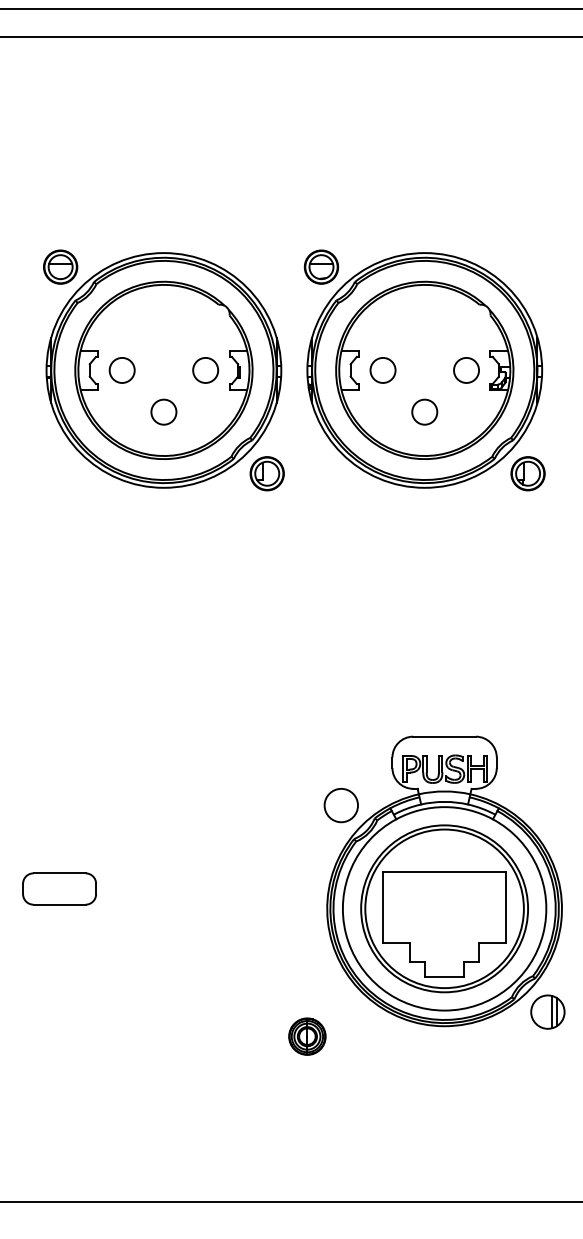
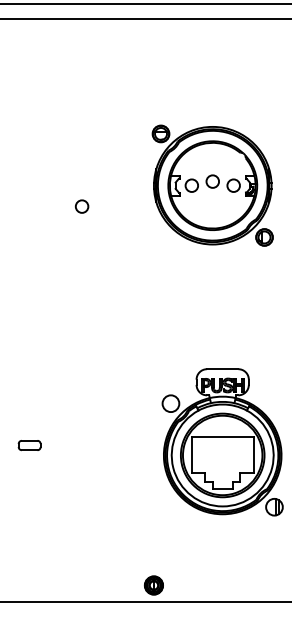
part: (164, 370) -> (82, 185), removed
circle: (424, 411) -> (212, 181), moved
part: (58, 888) -> (29, 445), size x0.6
part: (306, 1036) -> (153, 585), moved

